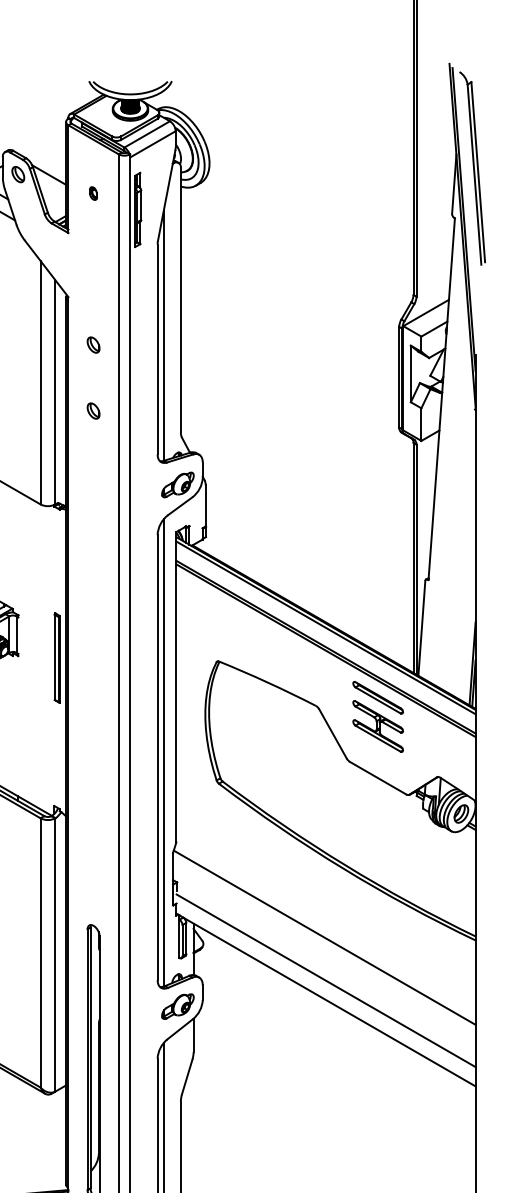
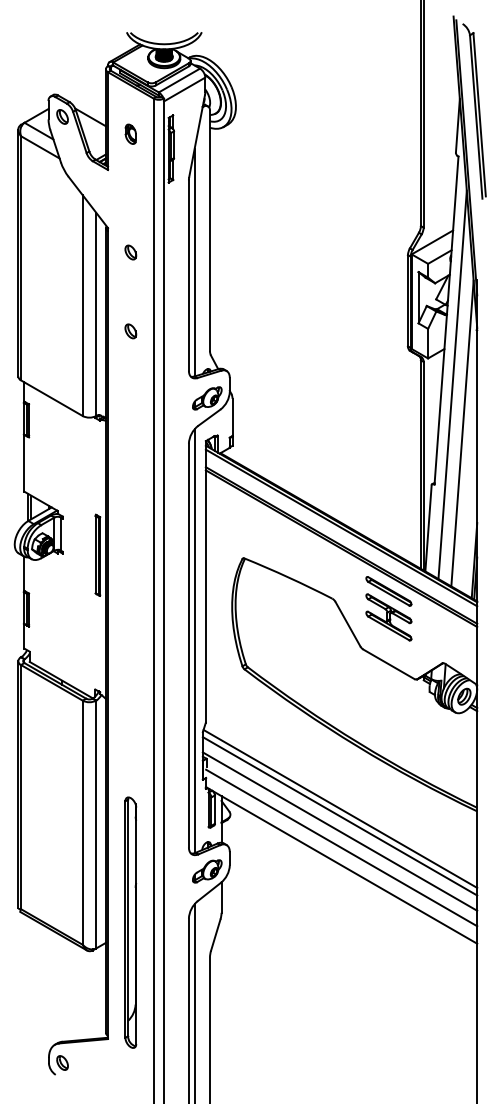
part: (93, 192) -> (130, 133), size x1.67
part: (93, 345) -> (130, 252), moved
line: (448, 469) -> (452, 384), added
line: (459, 523) -> (462, 433), added
line: (323, 946) -> (339, 816), added
line: (323, 962) -> (339, 831), added

